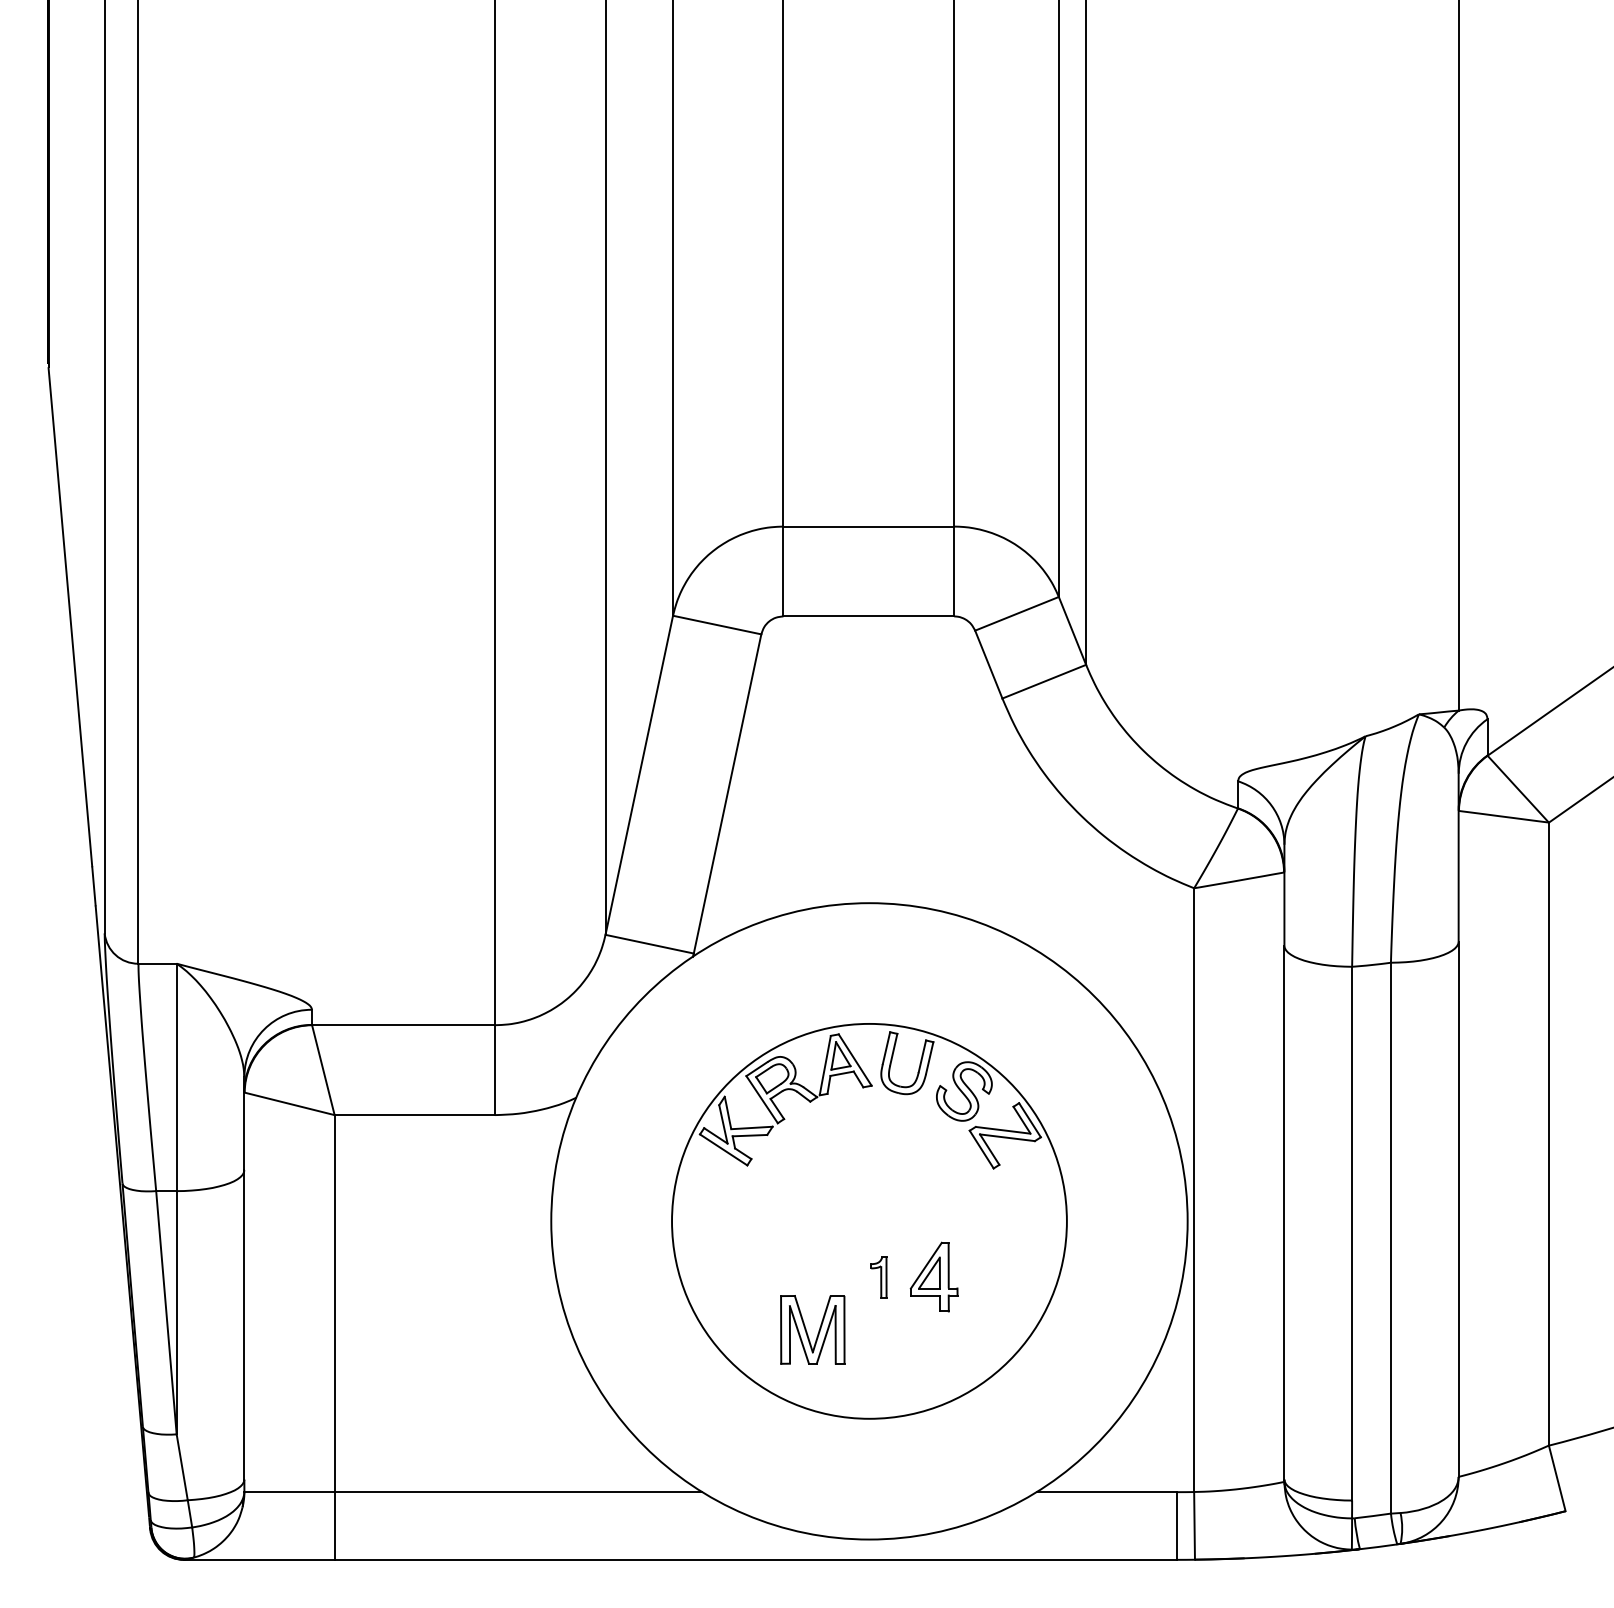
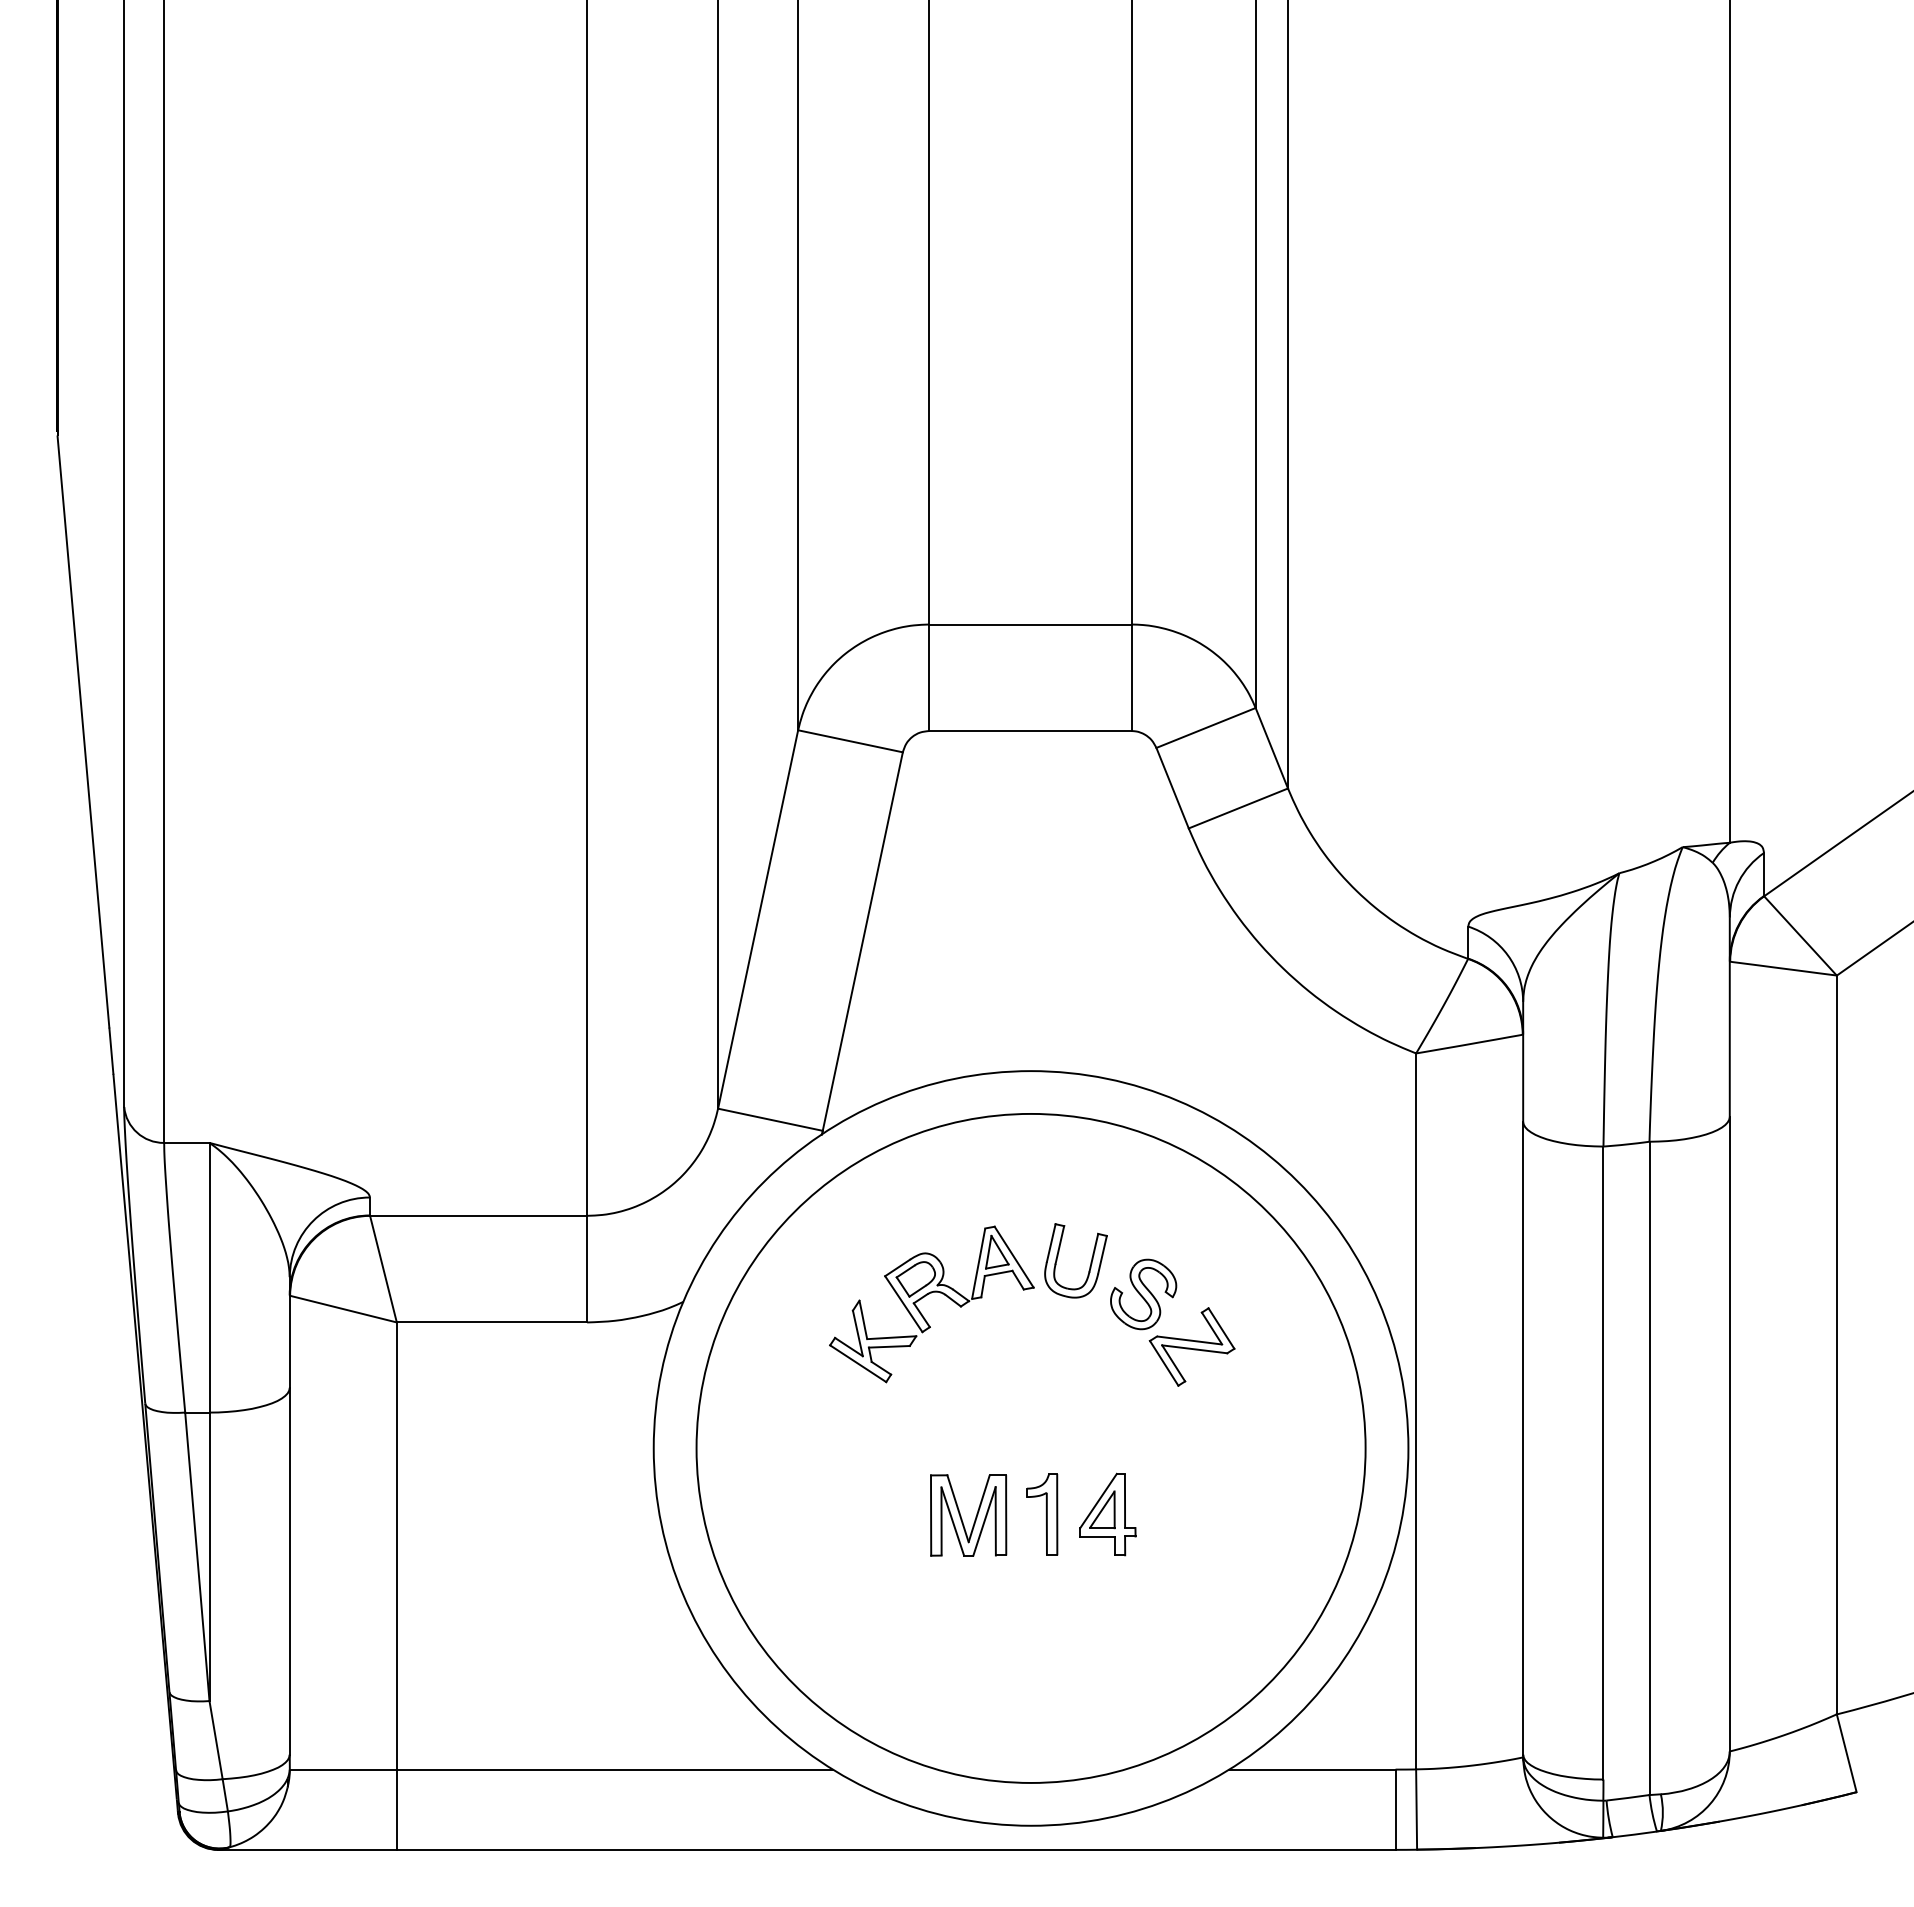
circle: (869, 1221) -> (1031, 1448), size x1.43
part: (878, 1277) -> (1041, 1515), size x1.67
part: (812, 1329) -> (968, 1515), moved

